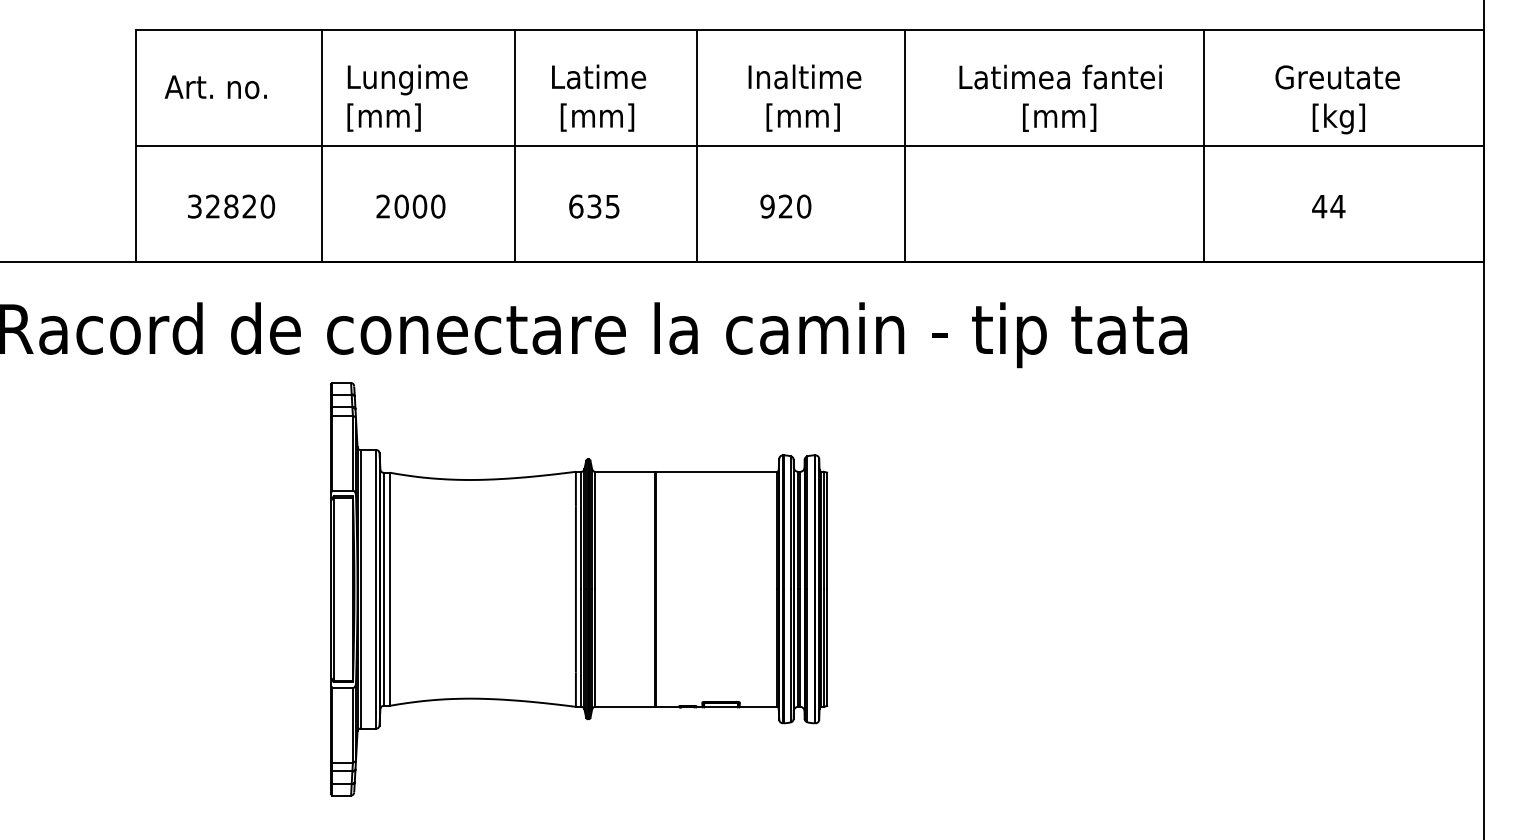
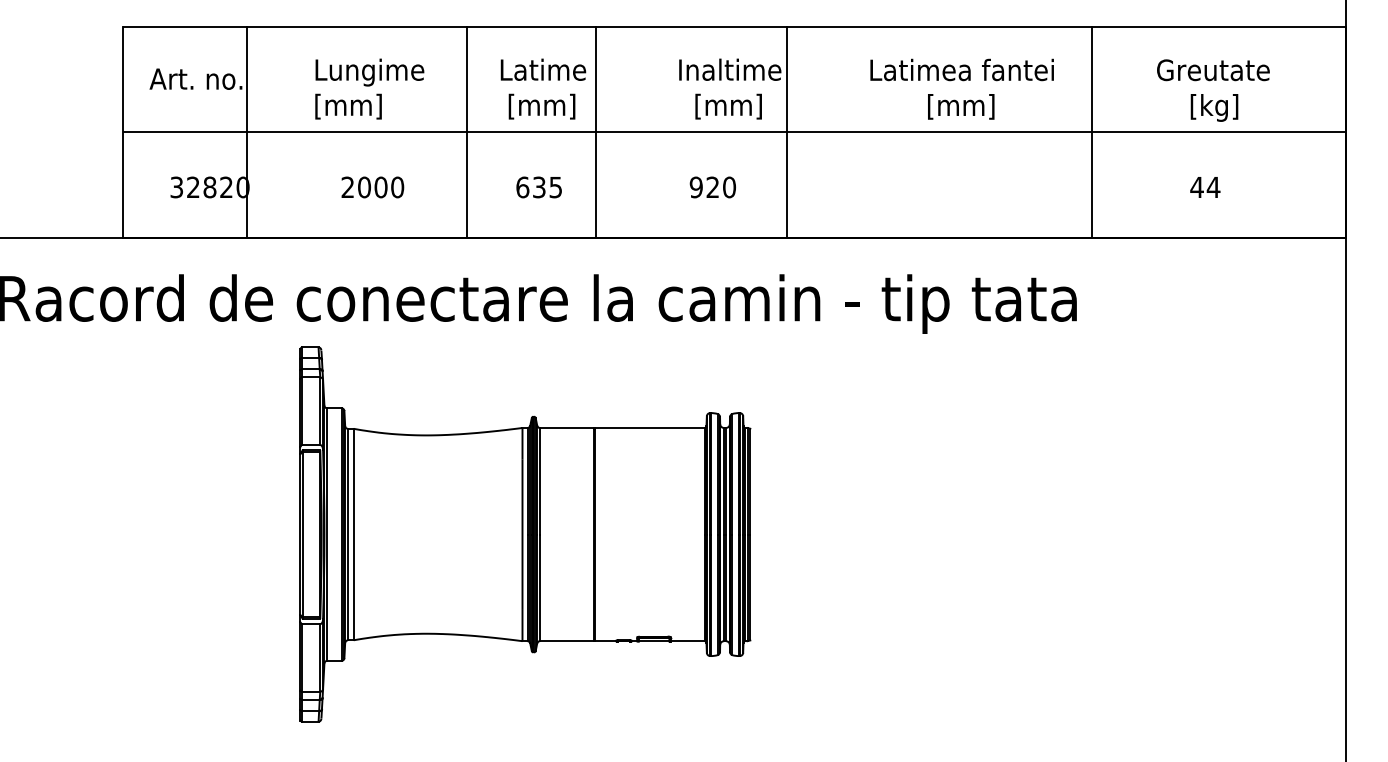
line: (321, 145) -> (246, 132), moved
line: (696, 145) -> (595, 132), moved
line: (904, 145) -> (786, 132), moved

